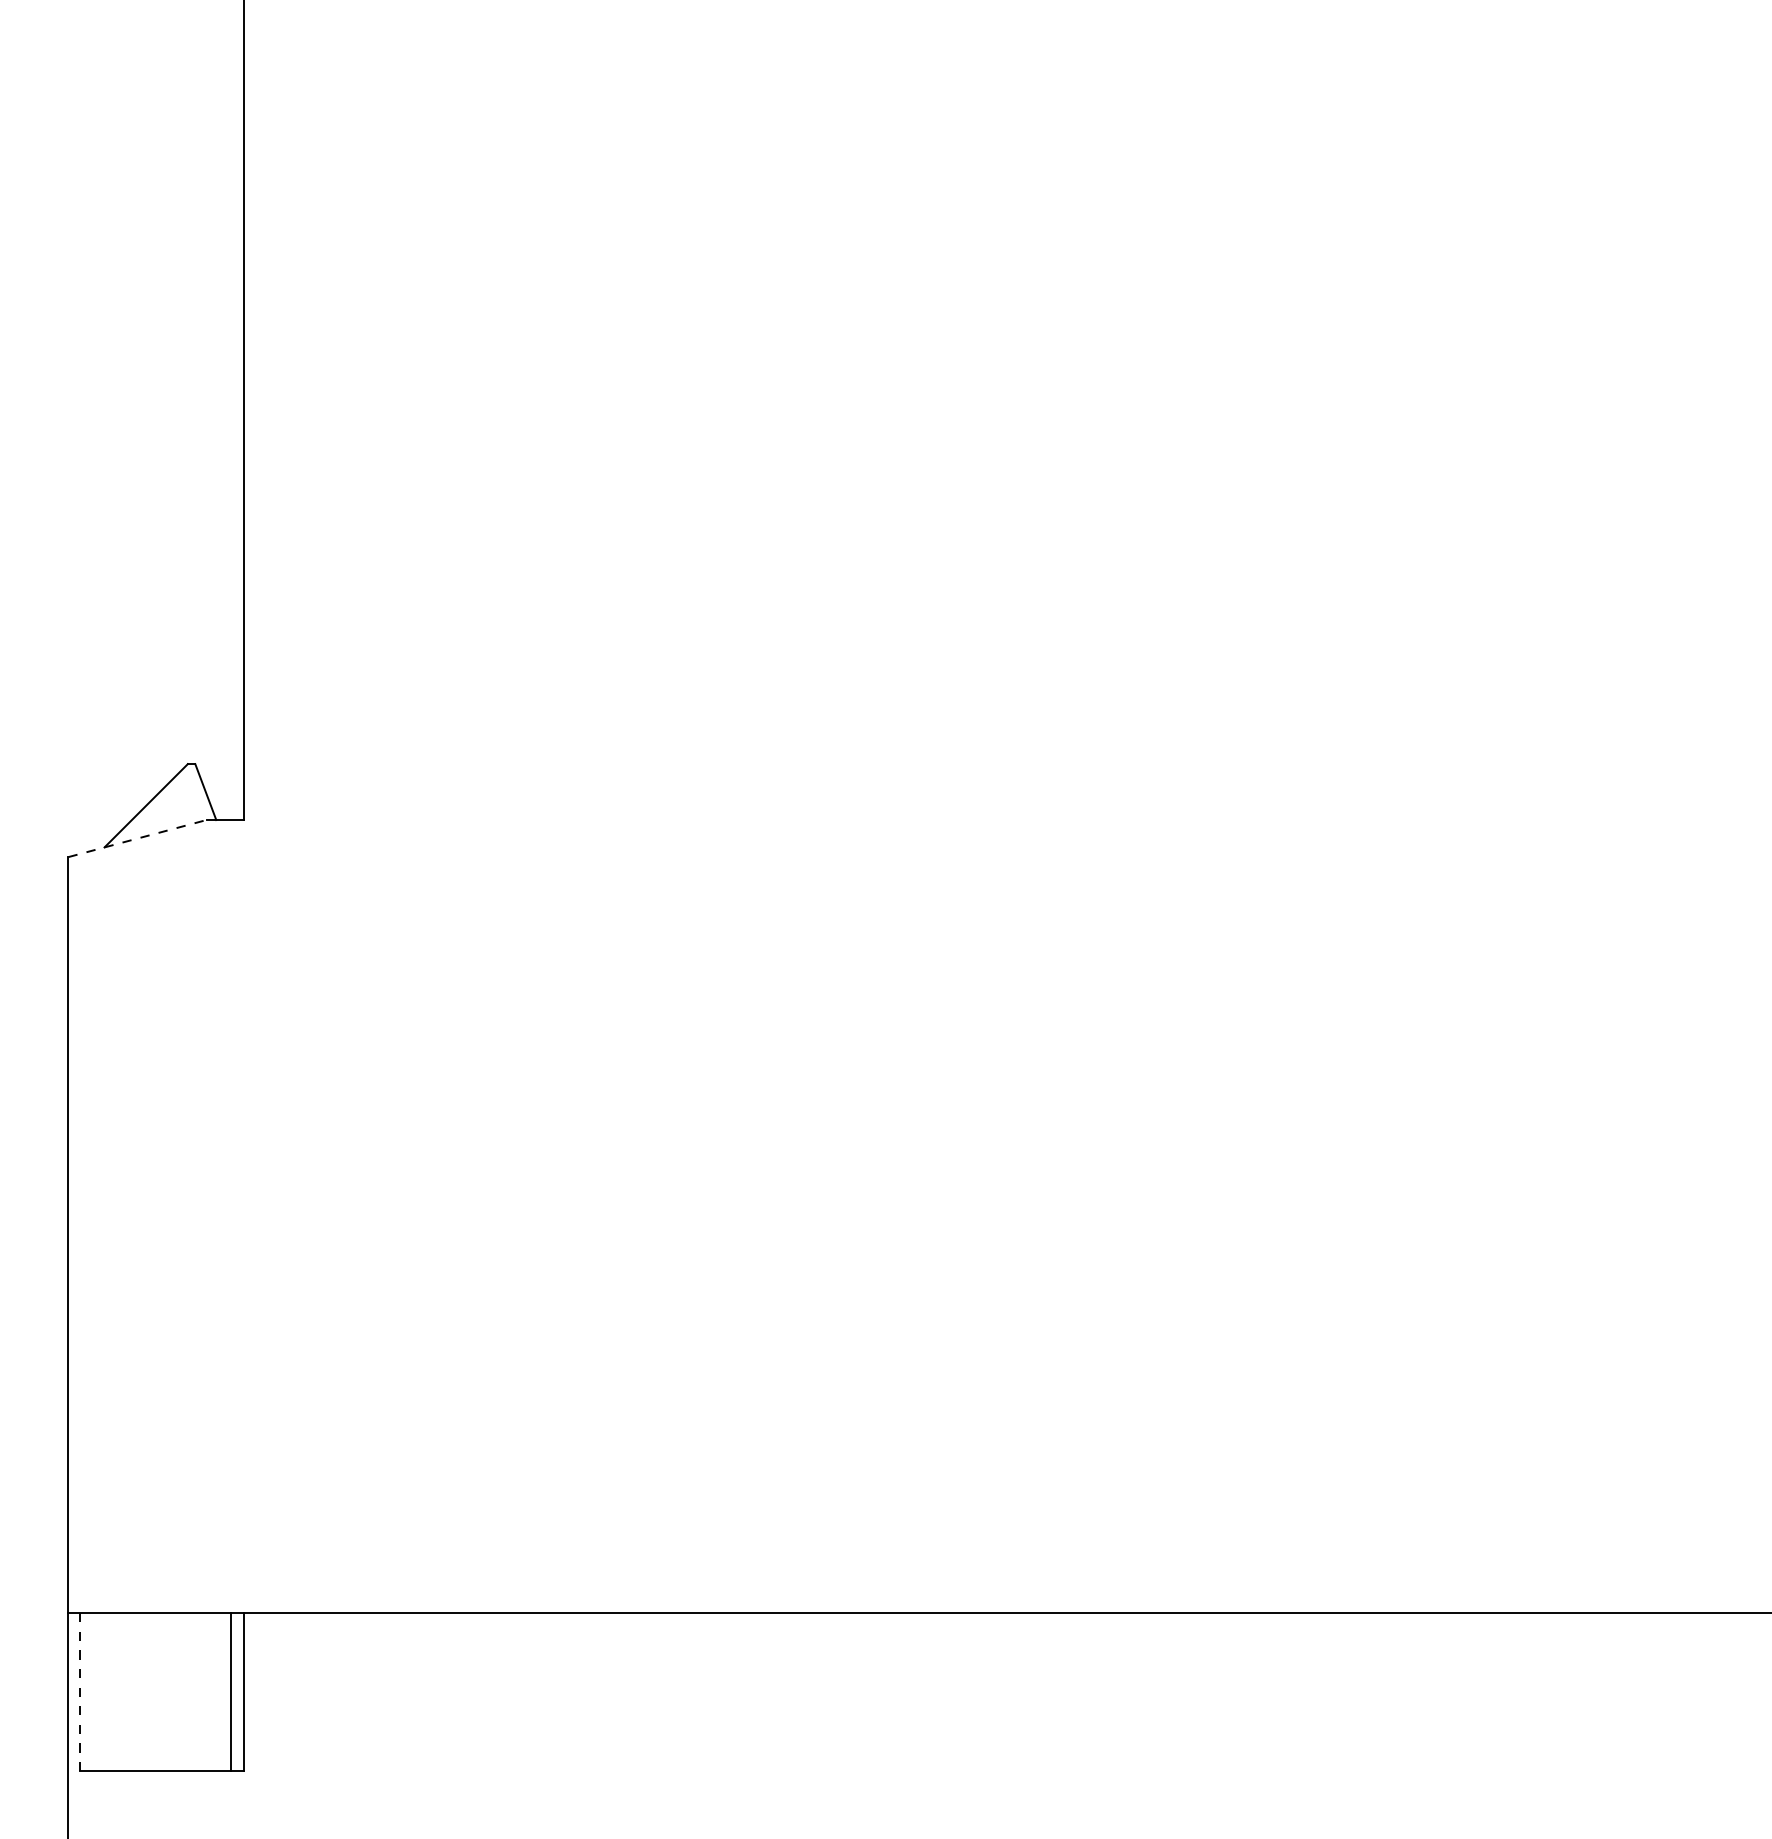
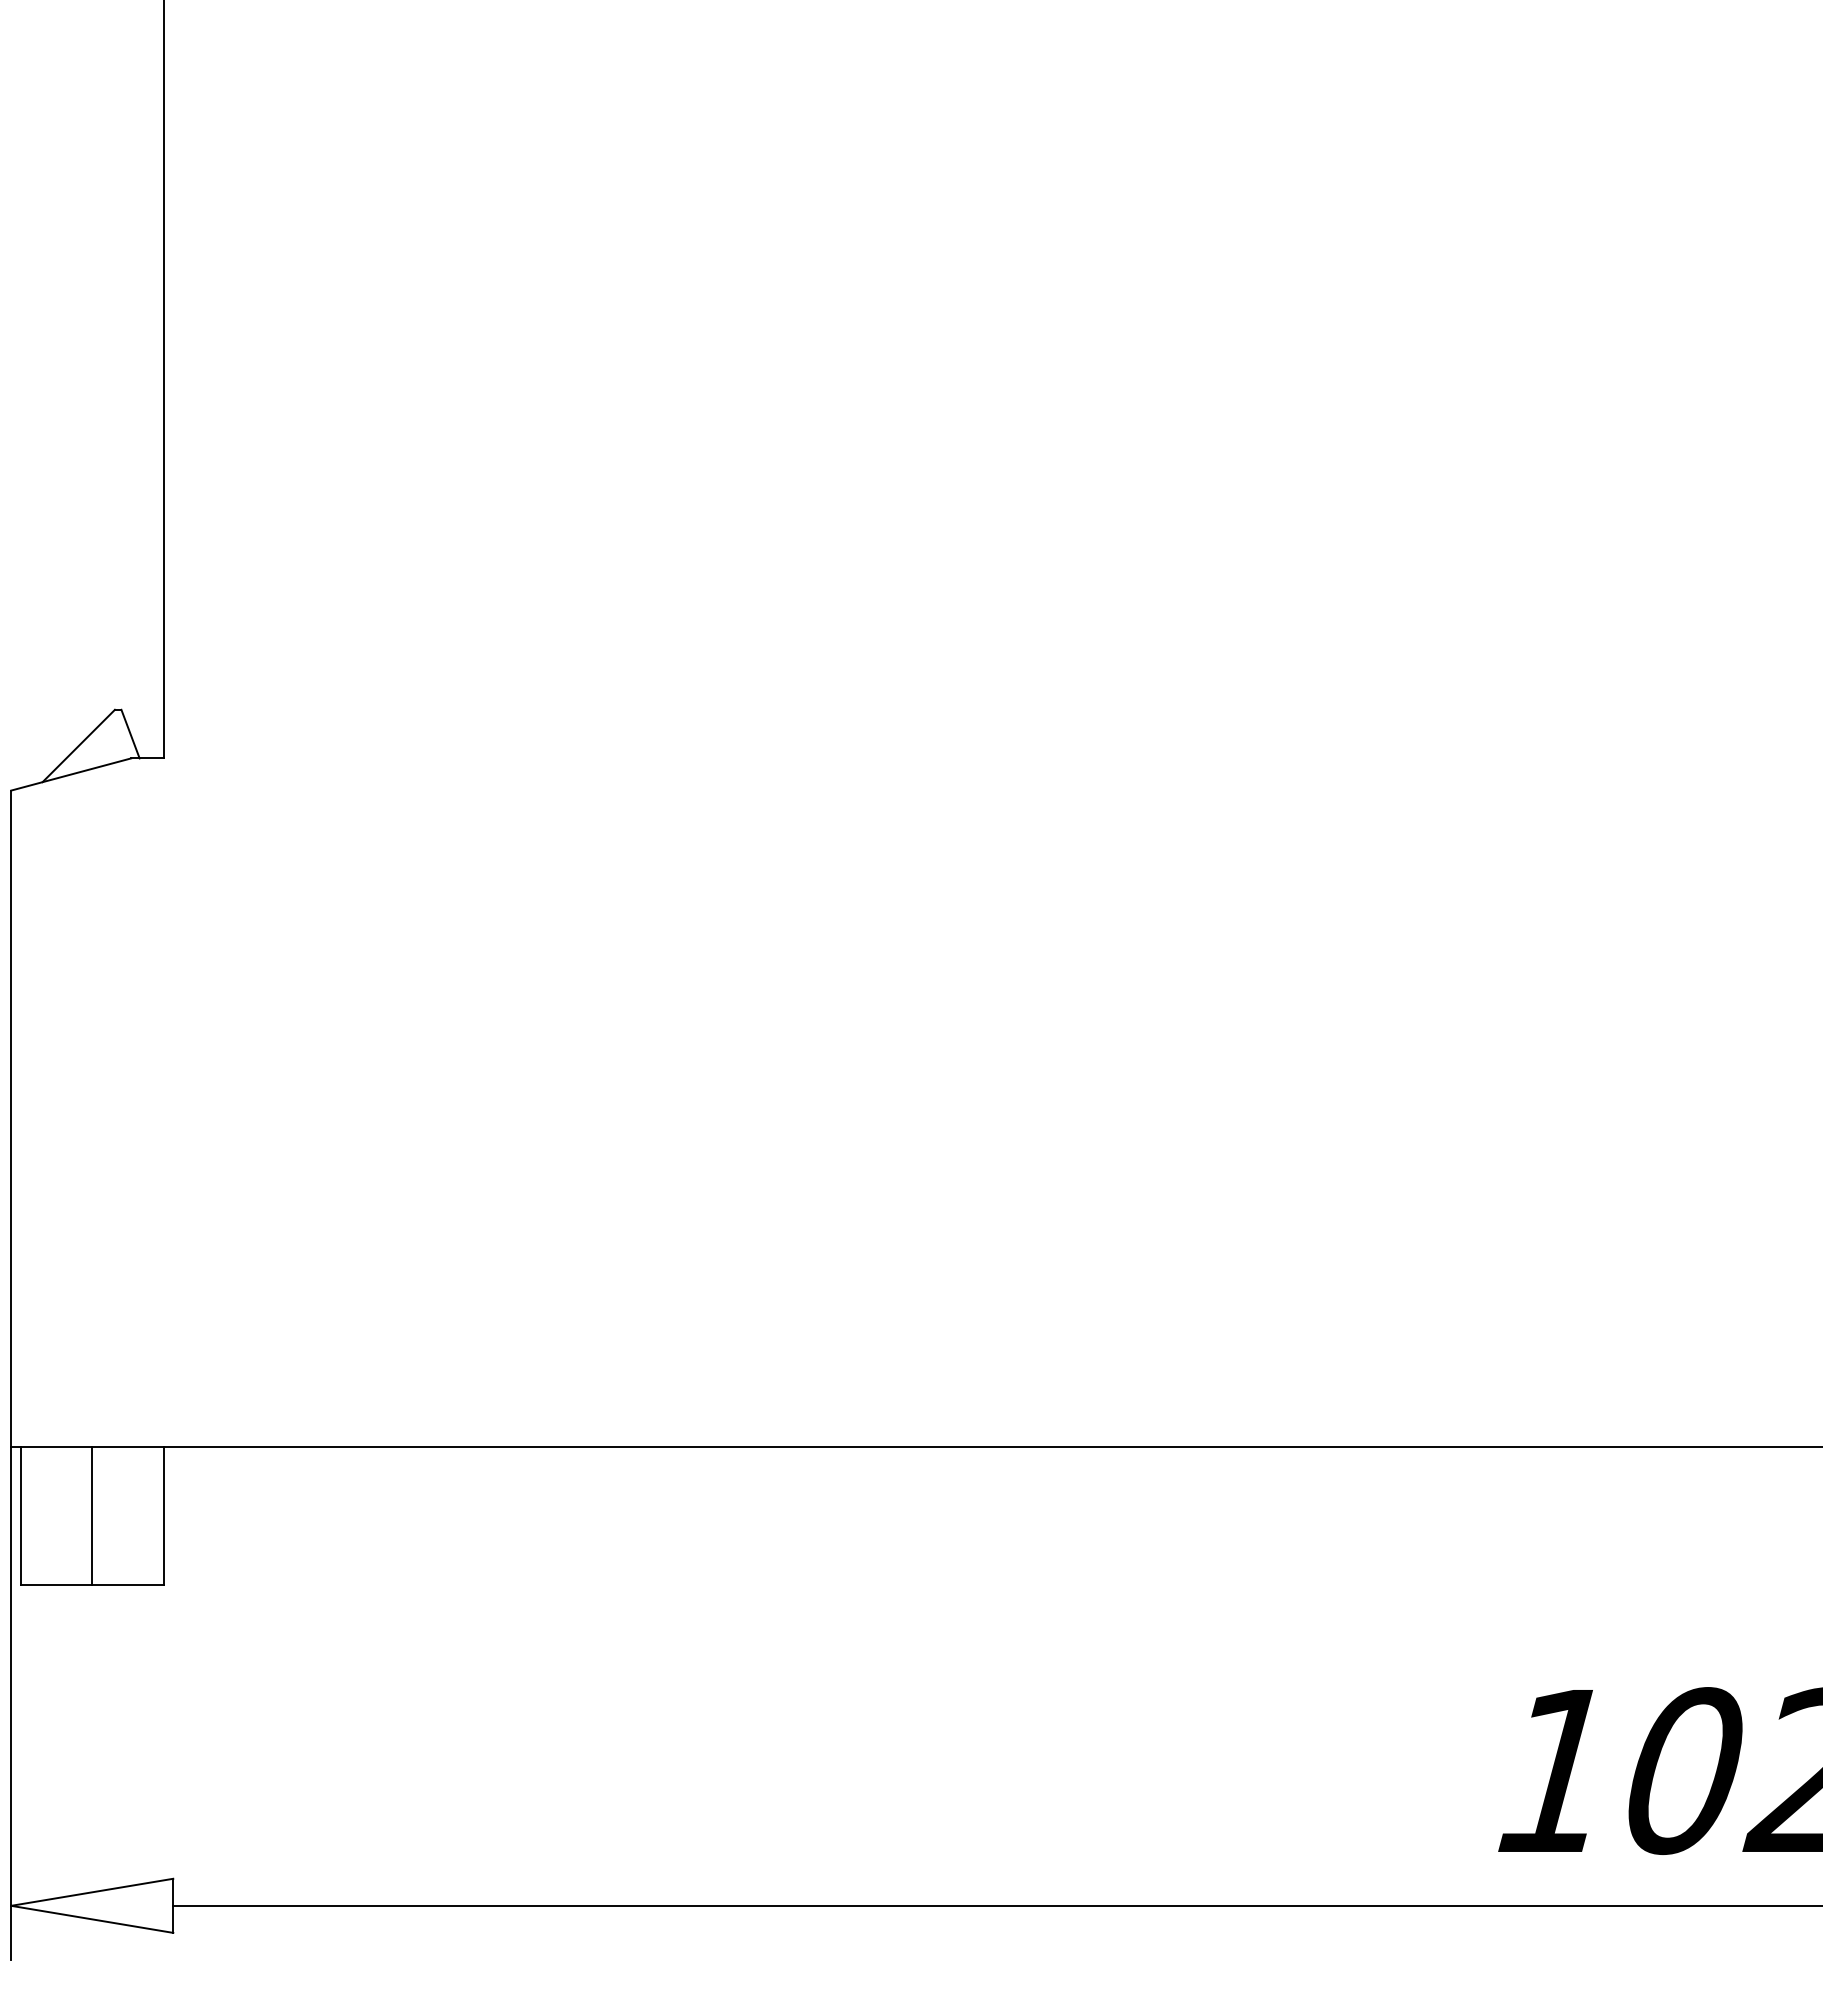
line: (137, 838) -> (71, 774), dashed -> solid
line: (79, 1691) -> (20, 1515), dashed -> solid
line: (231, 1691) -> (92, 1515), moved

